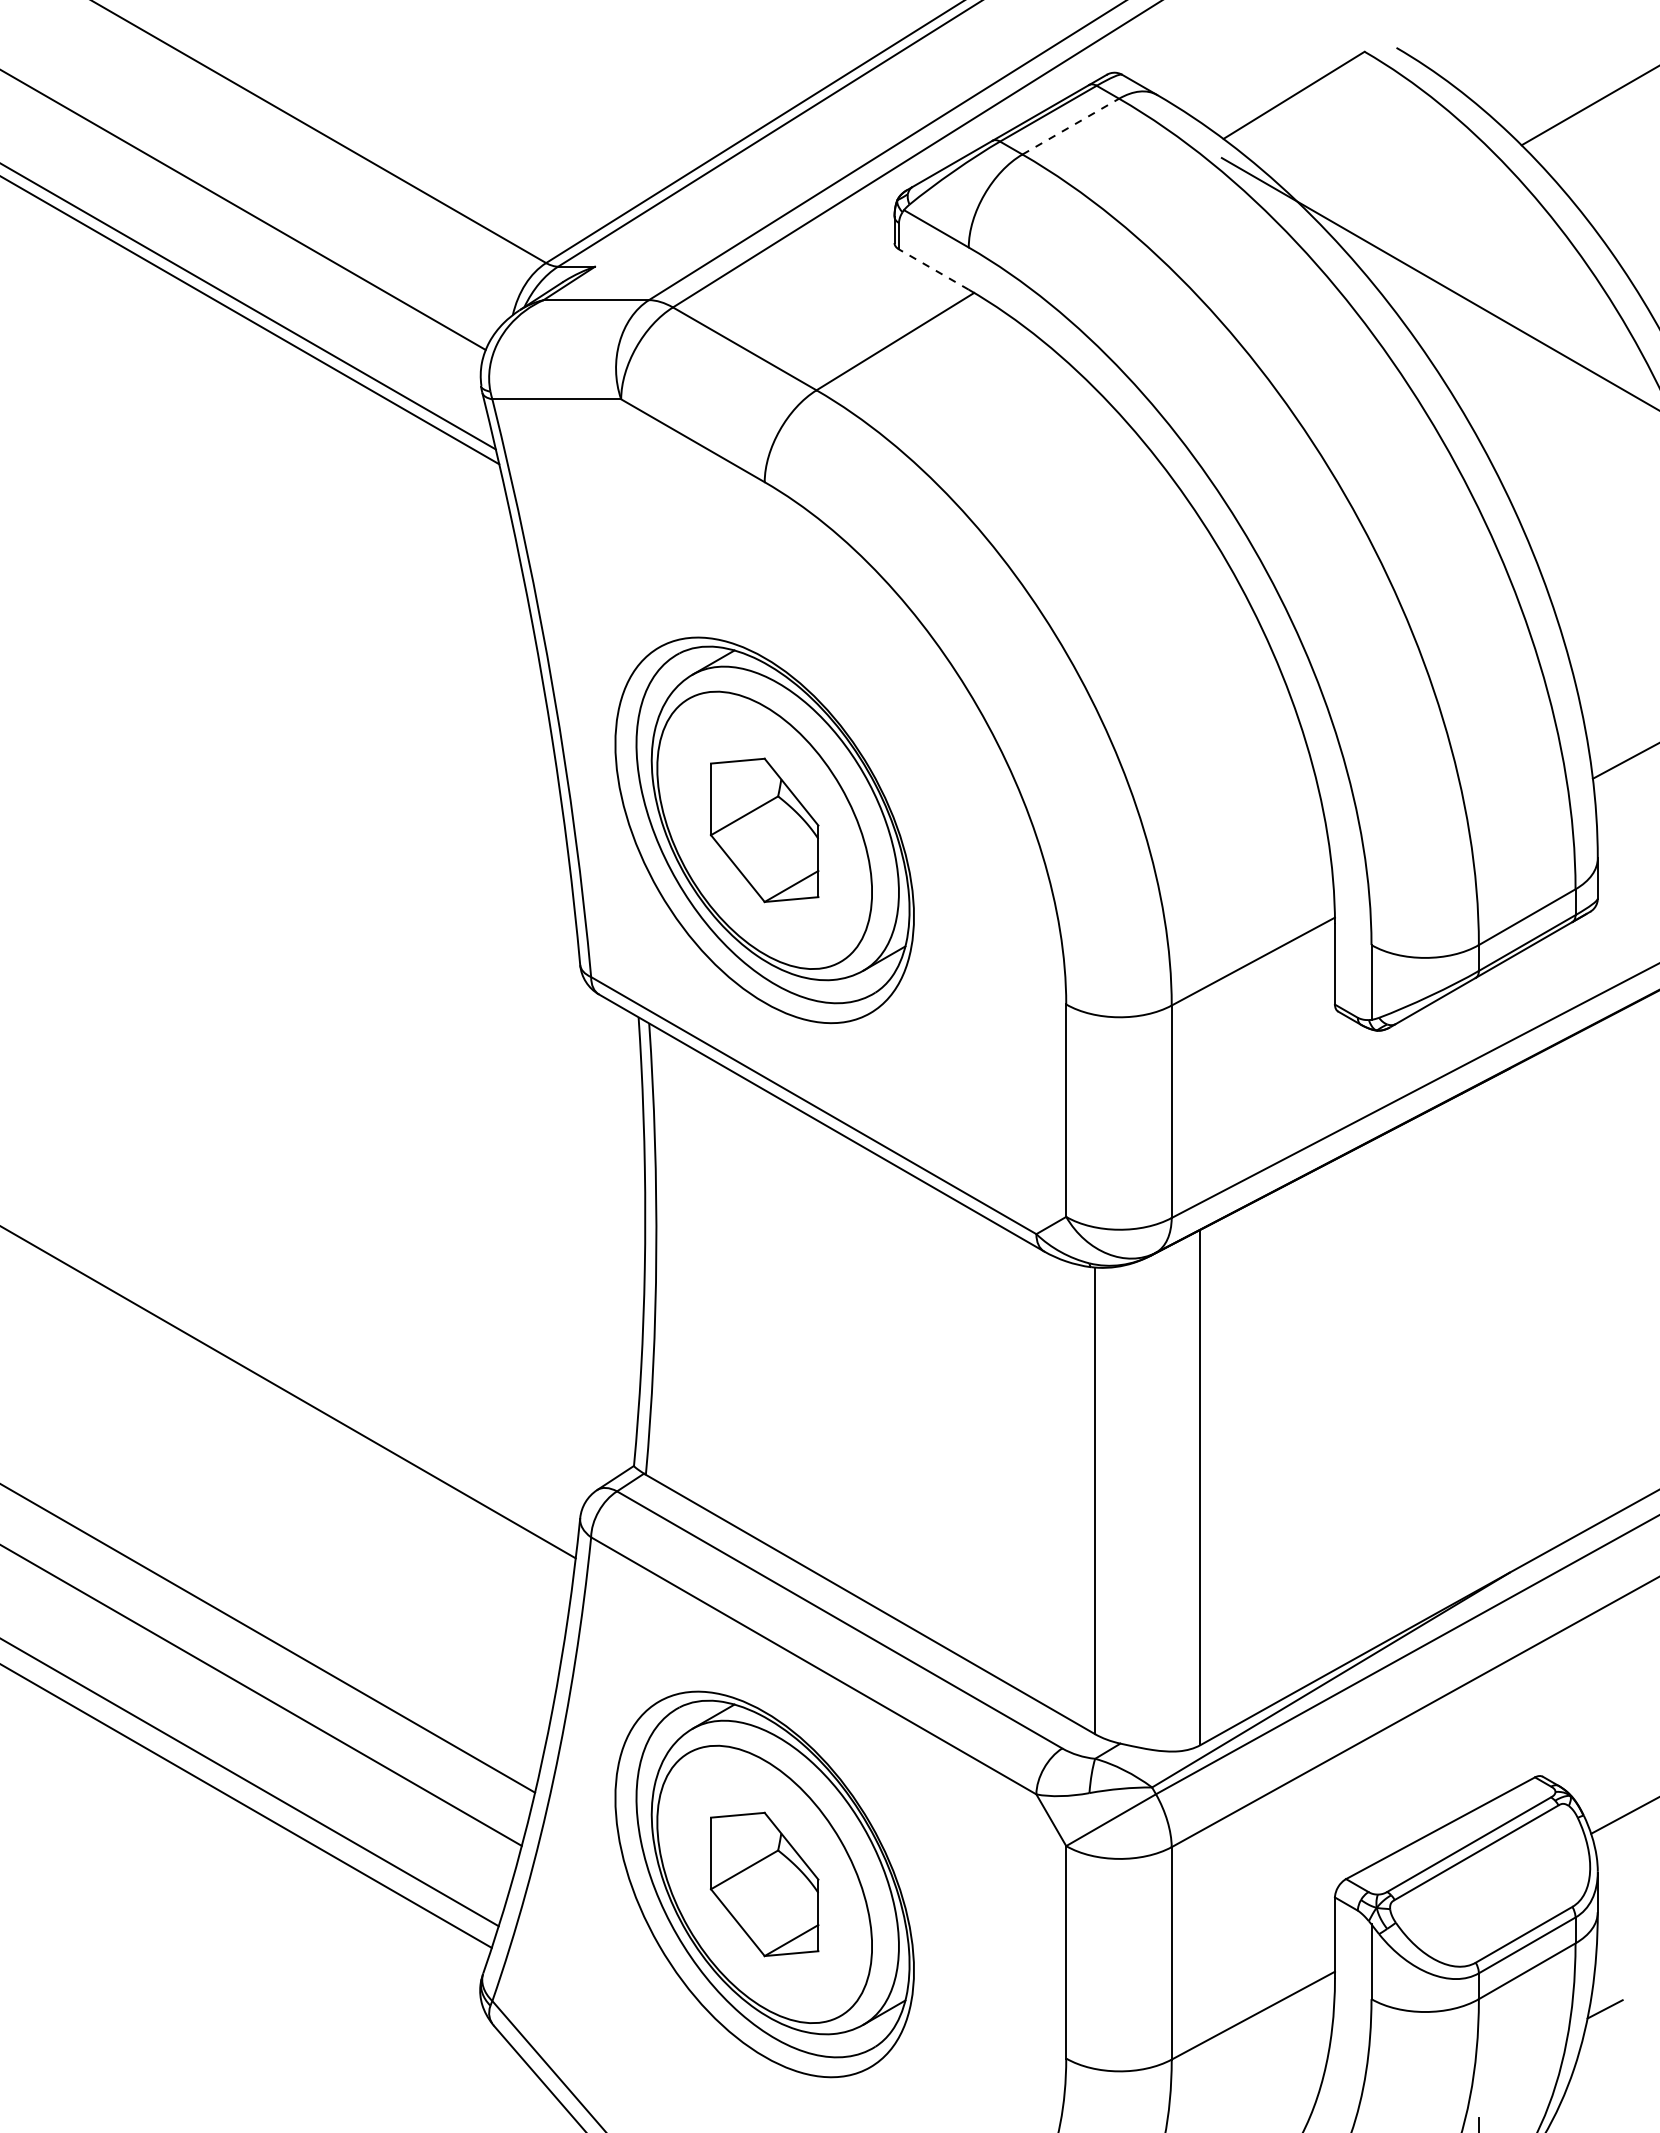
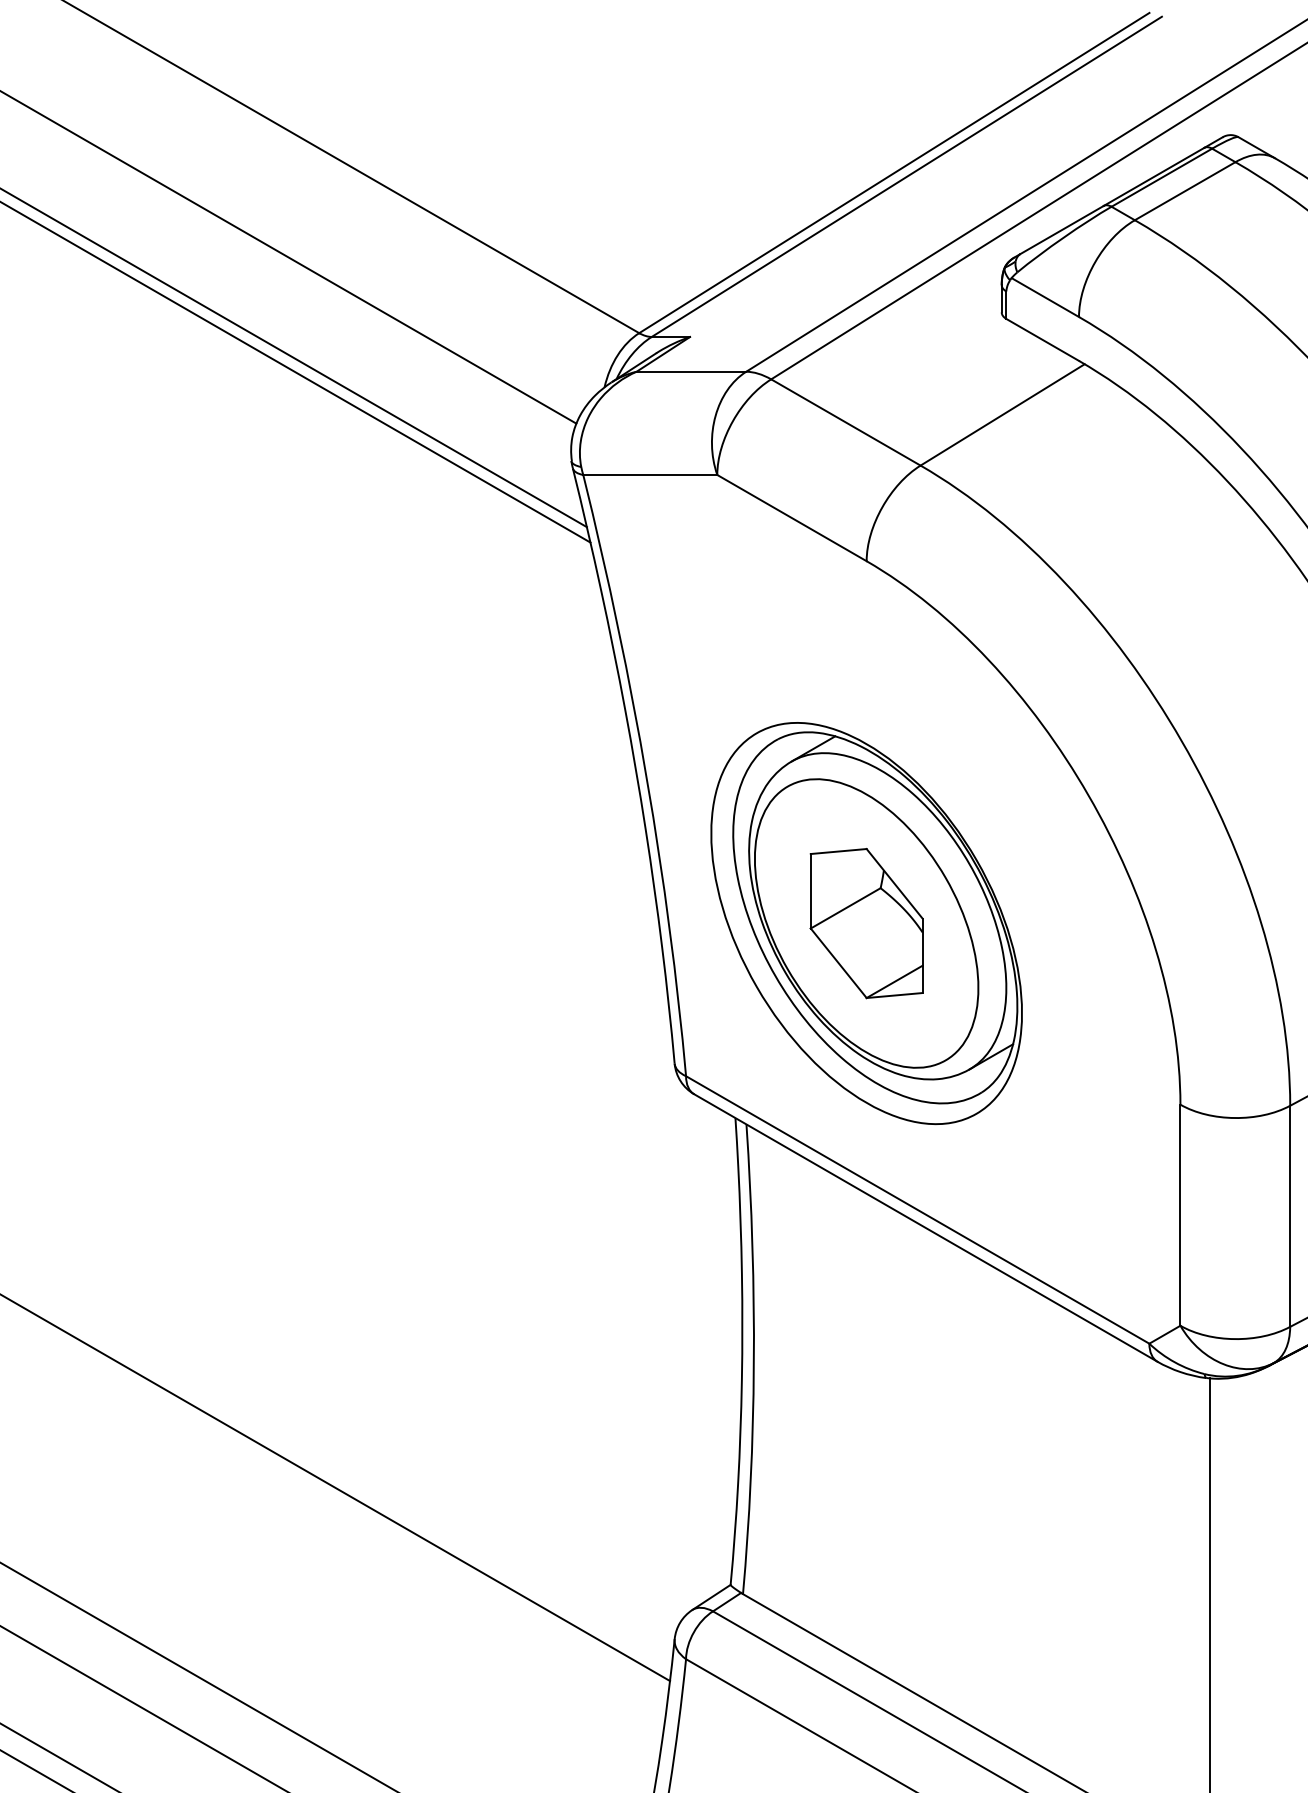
line: (1070, 126) -> (1184, 191), dashed -> solid
line: (933, 269) -> (1042, 339), dashed -> solid

